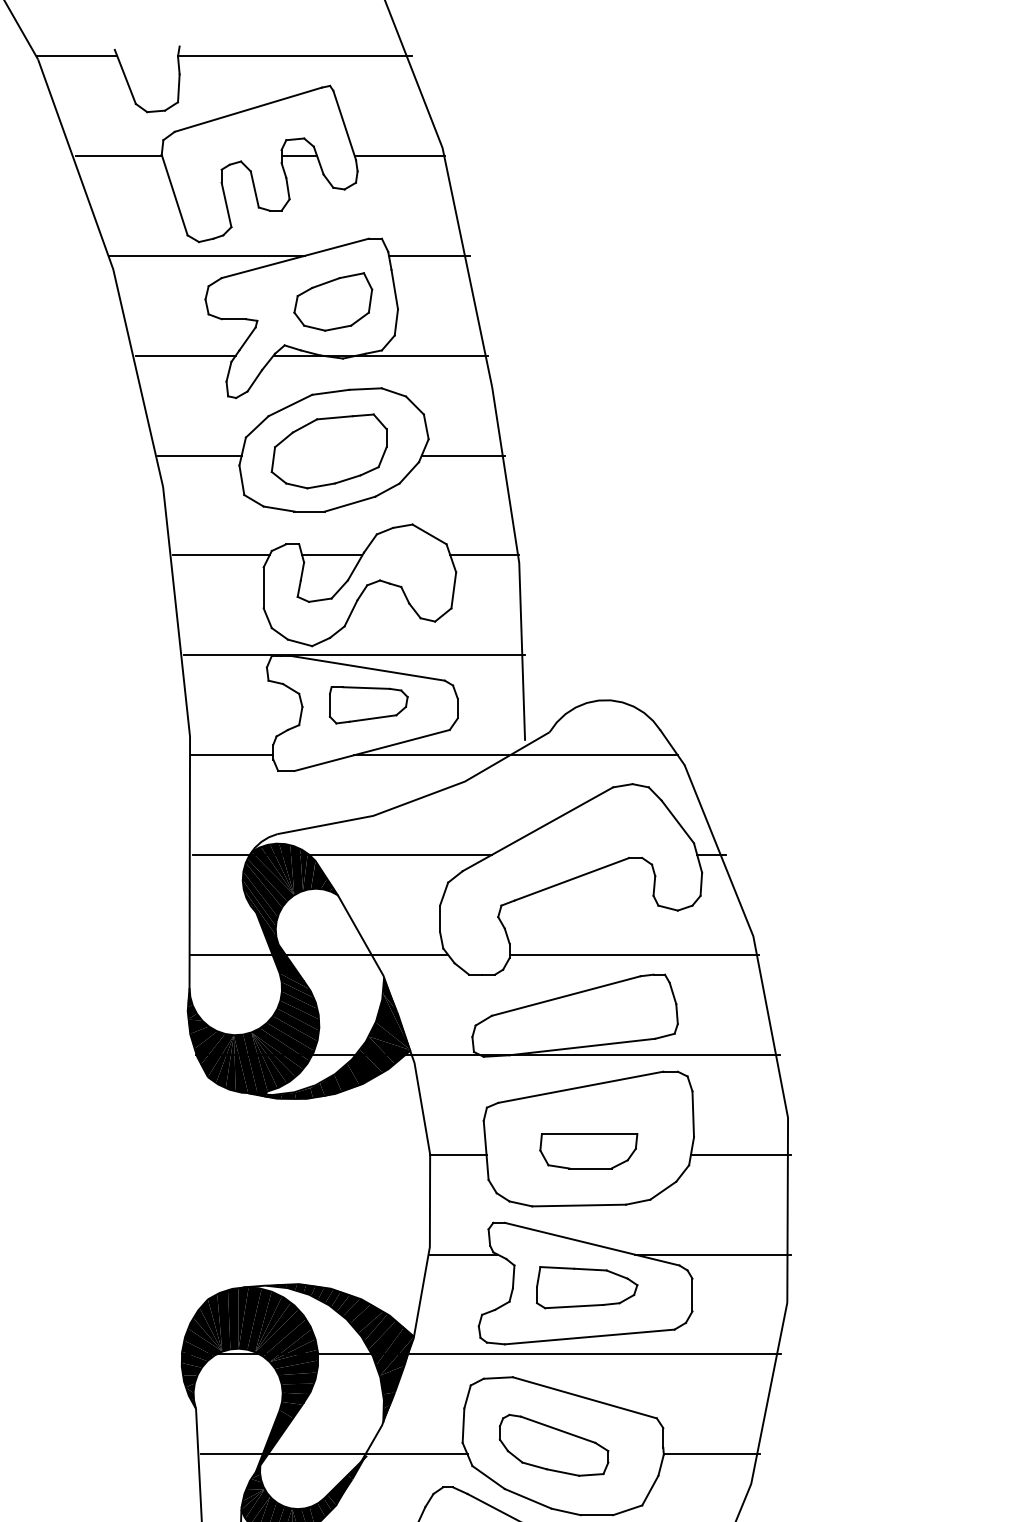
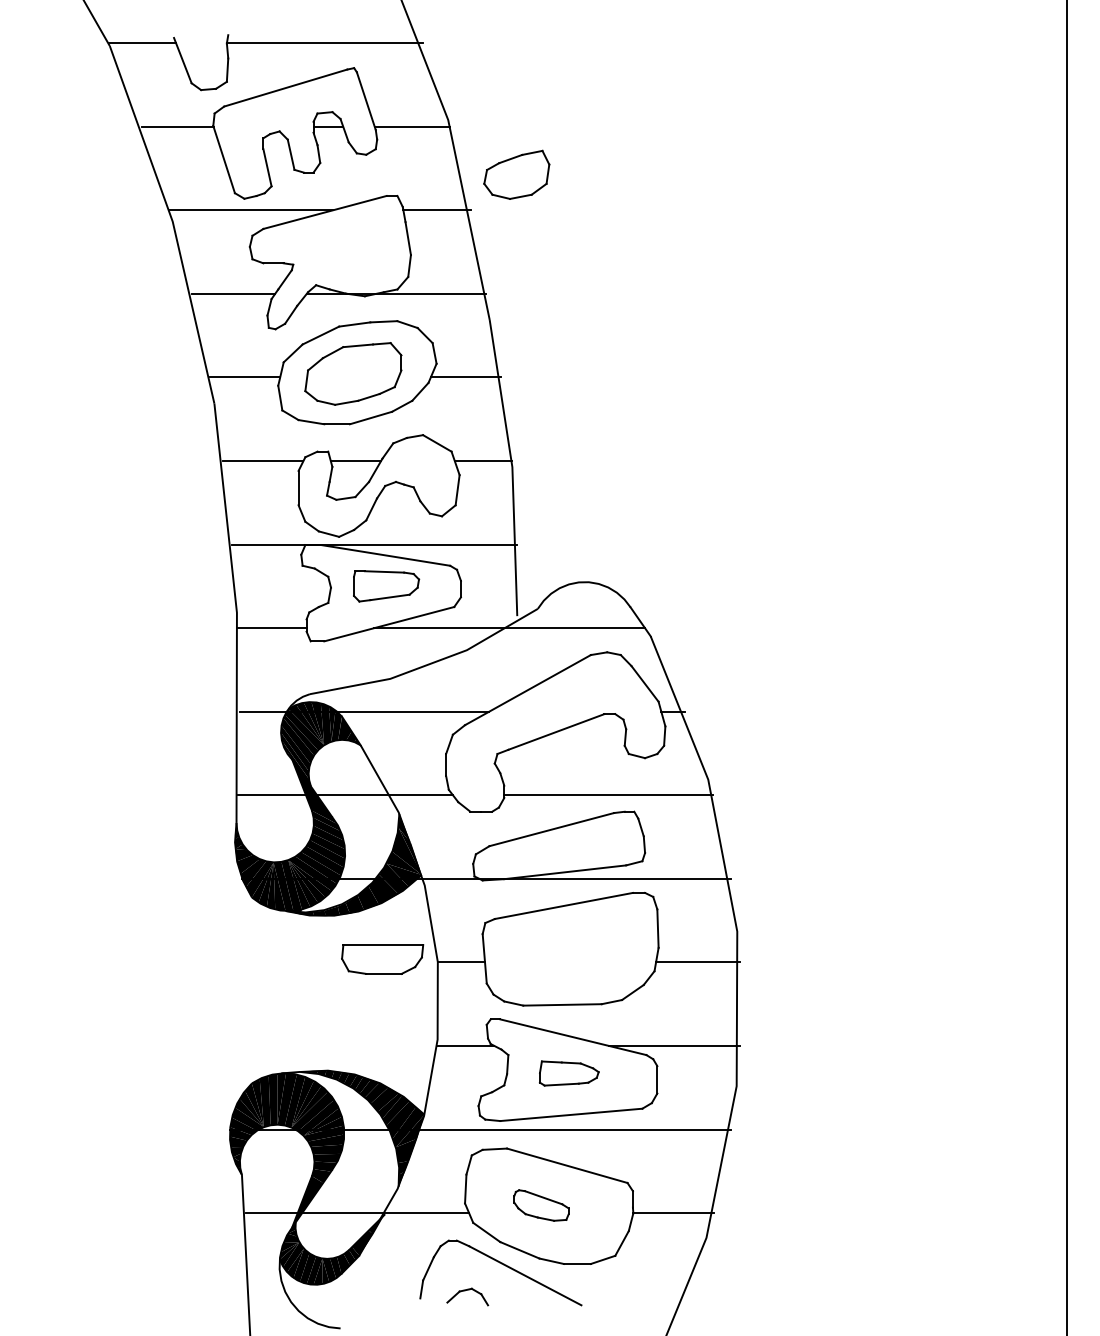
part: (332, 301) -> (516, 174), moved
part: (588, 1151) -> (382, 959), moved
part: (587, 1287) -> (569, 1073), size x0.7
part: (554, 1445) -> (541, 1205), size x0.6

